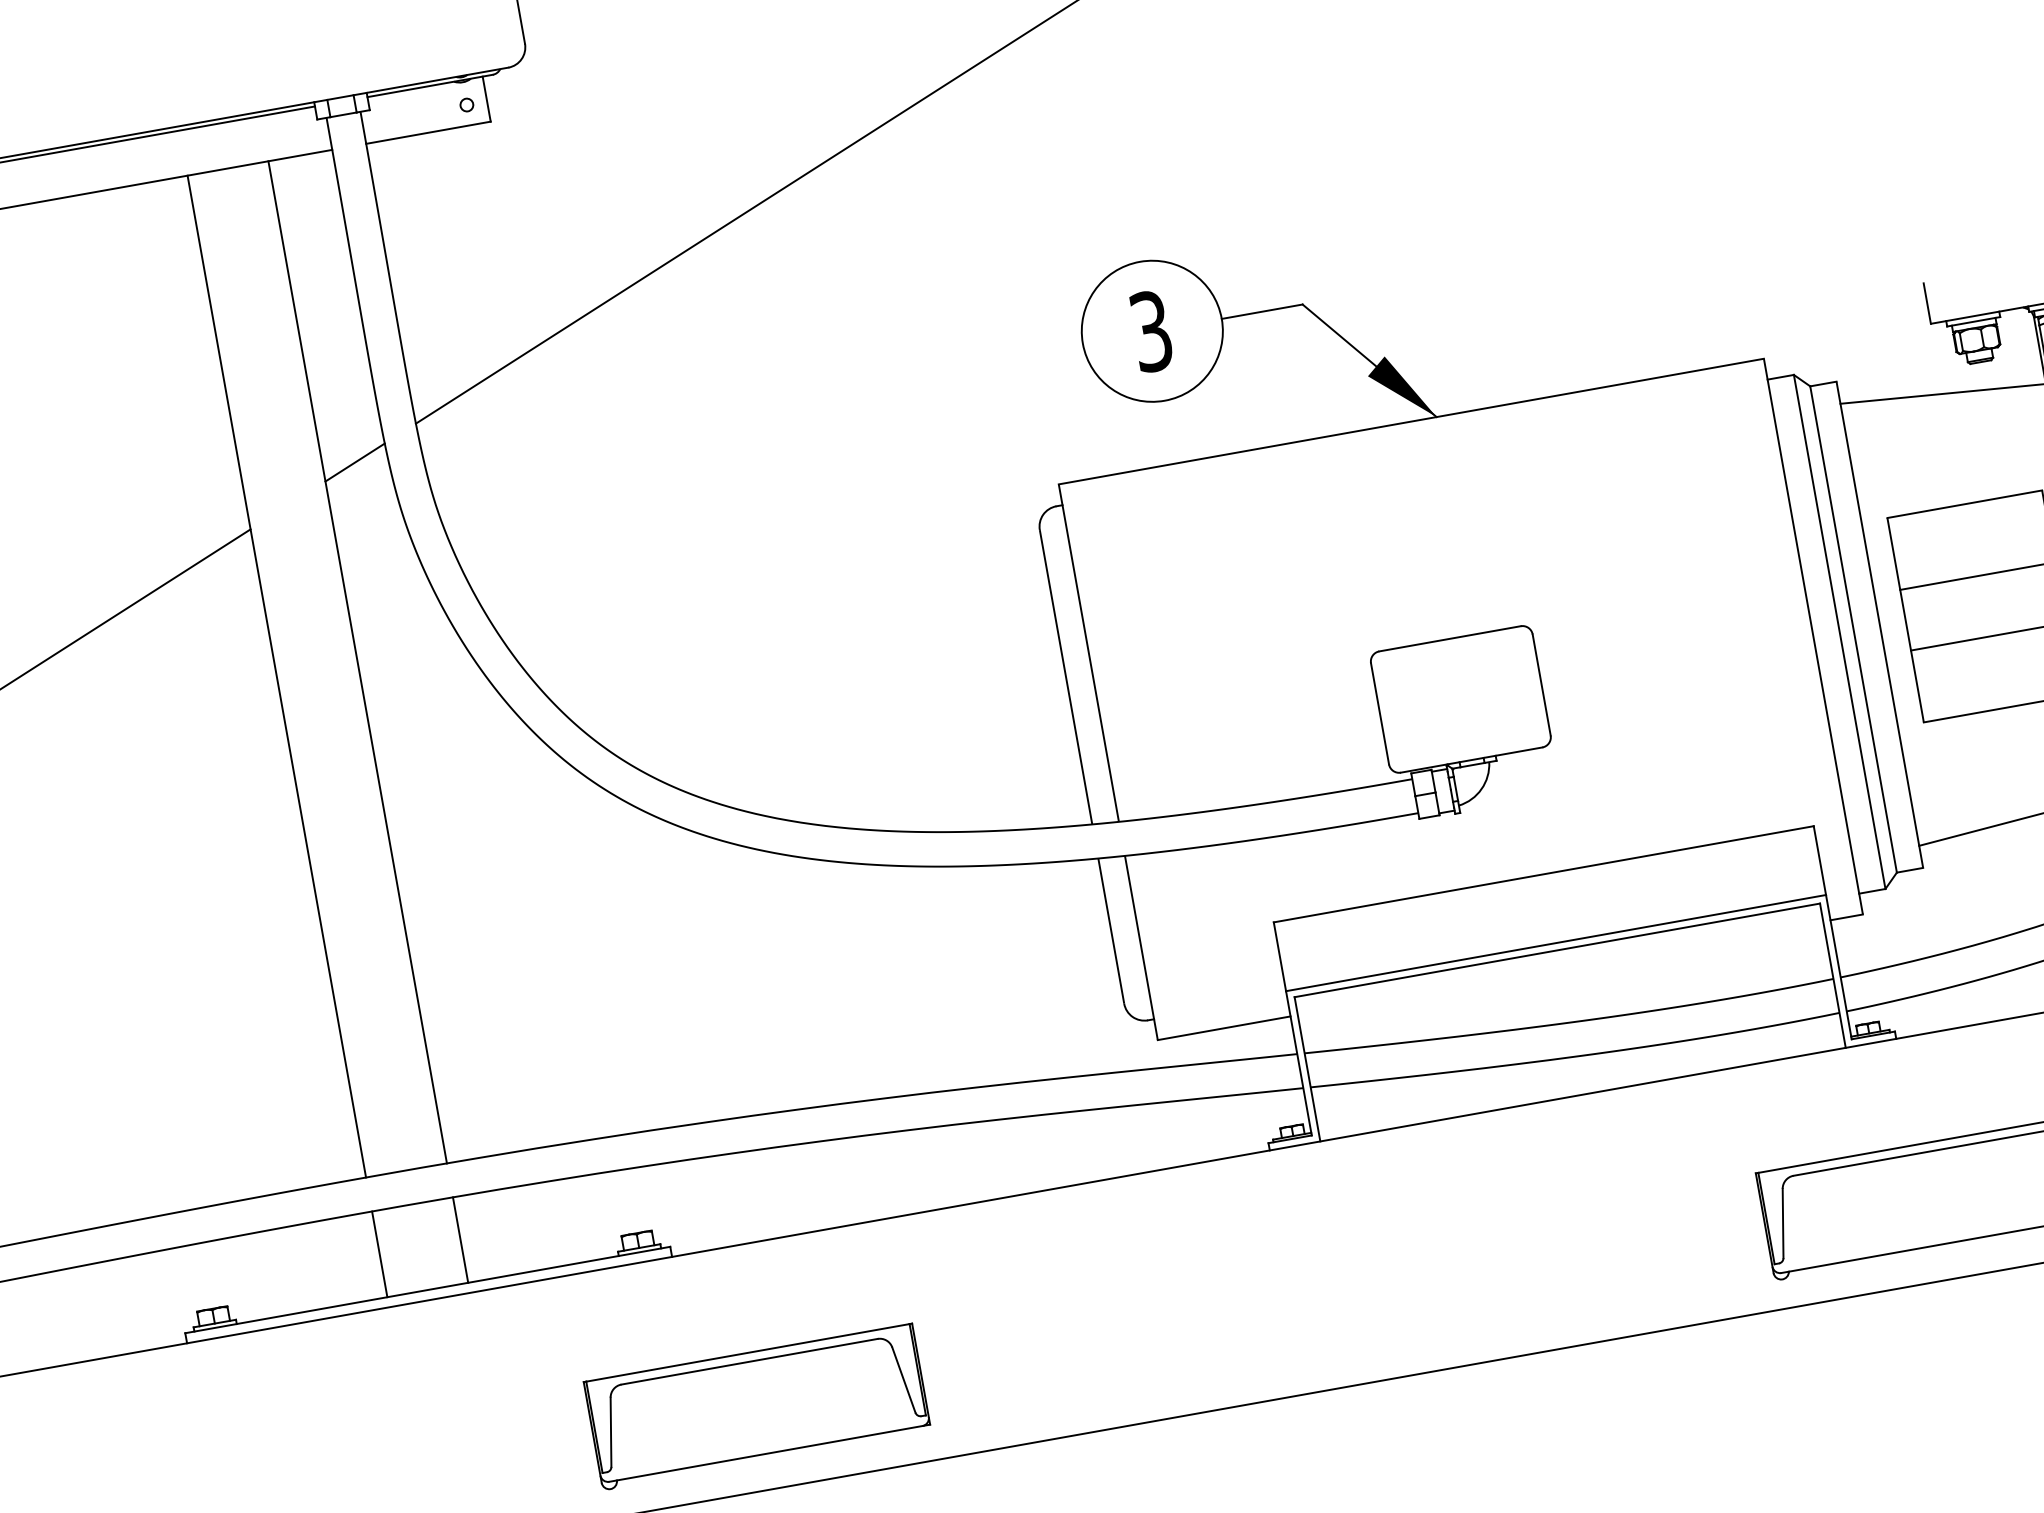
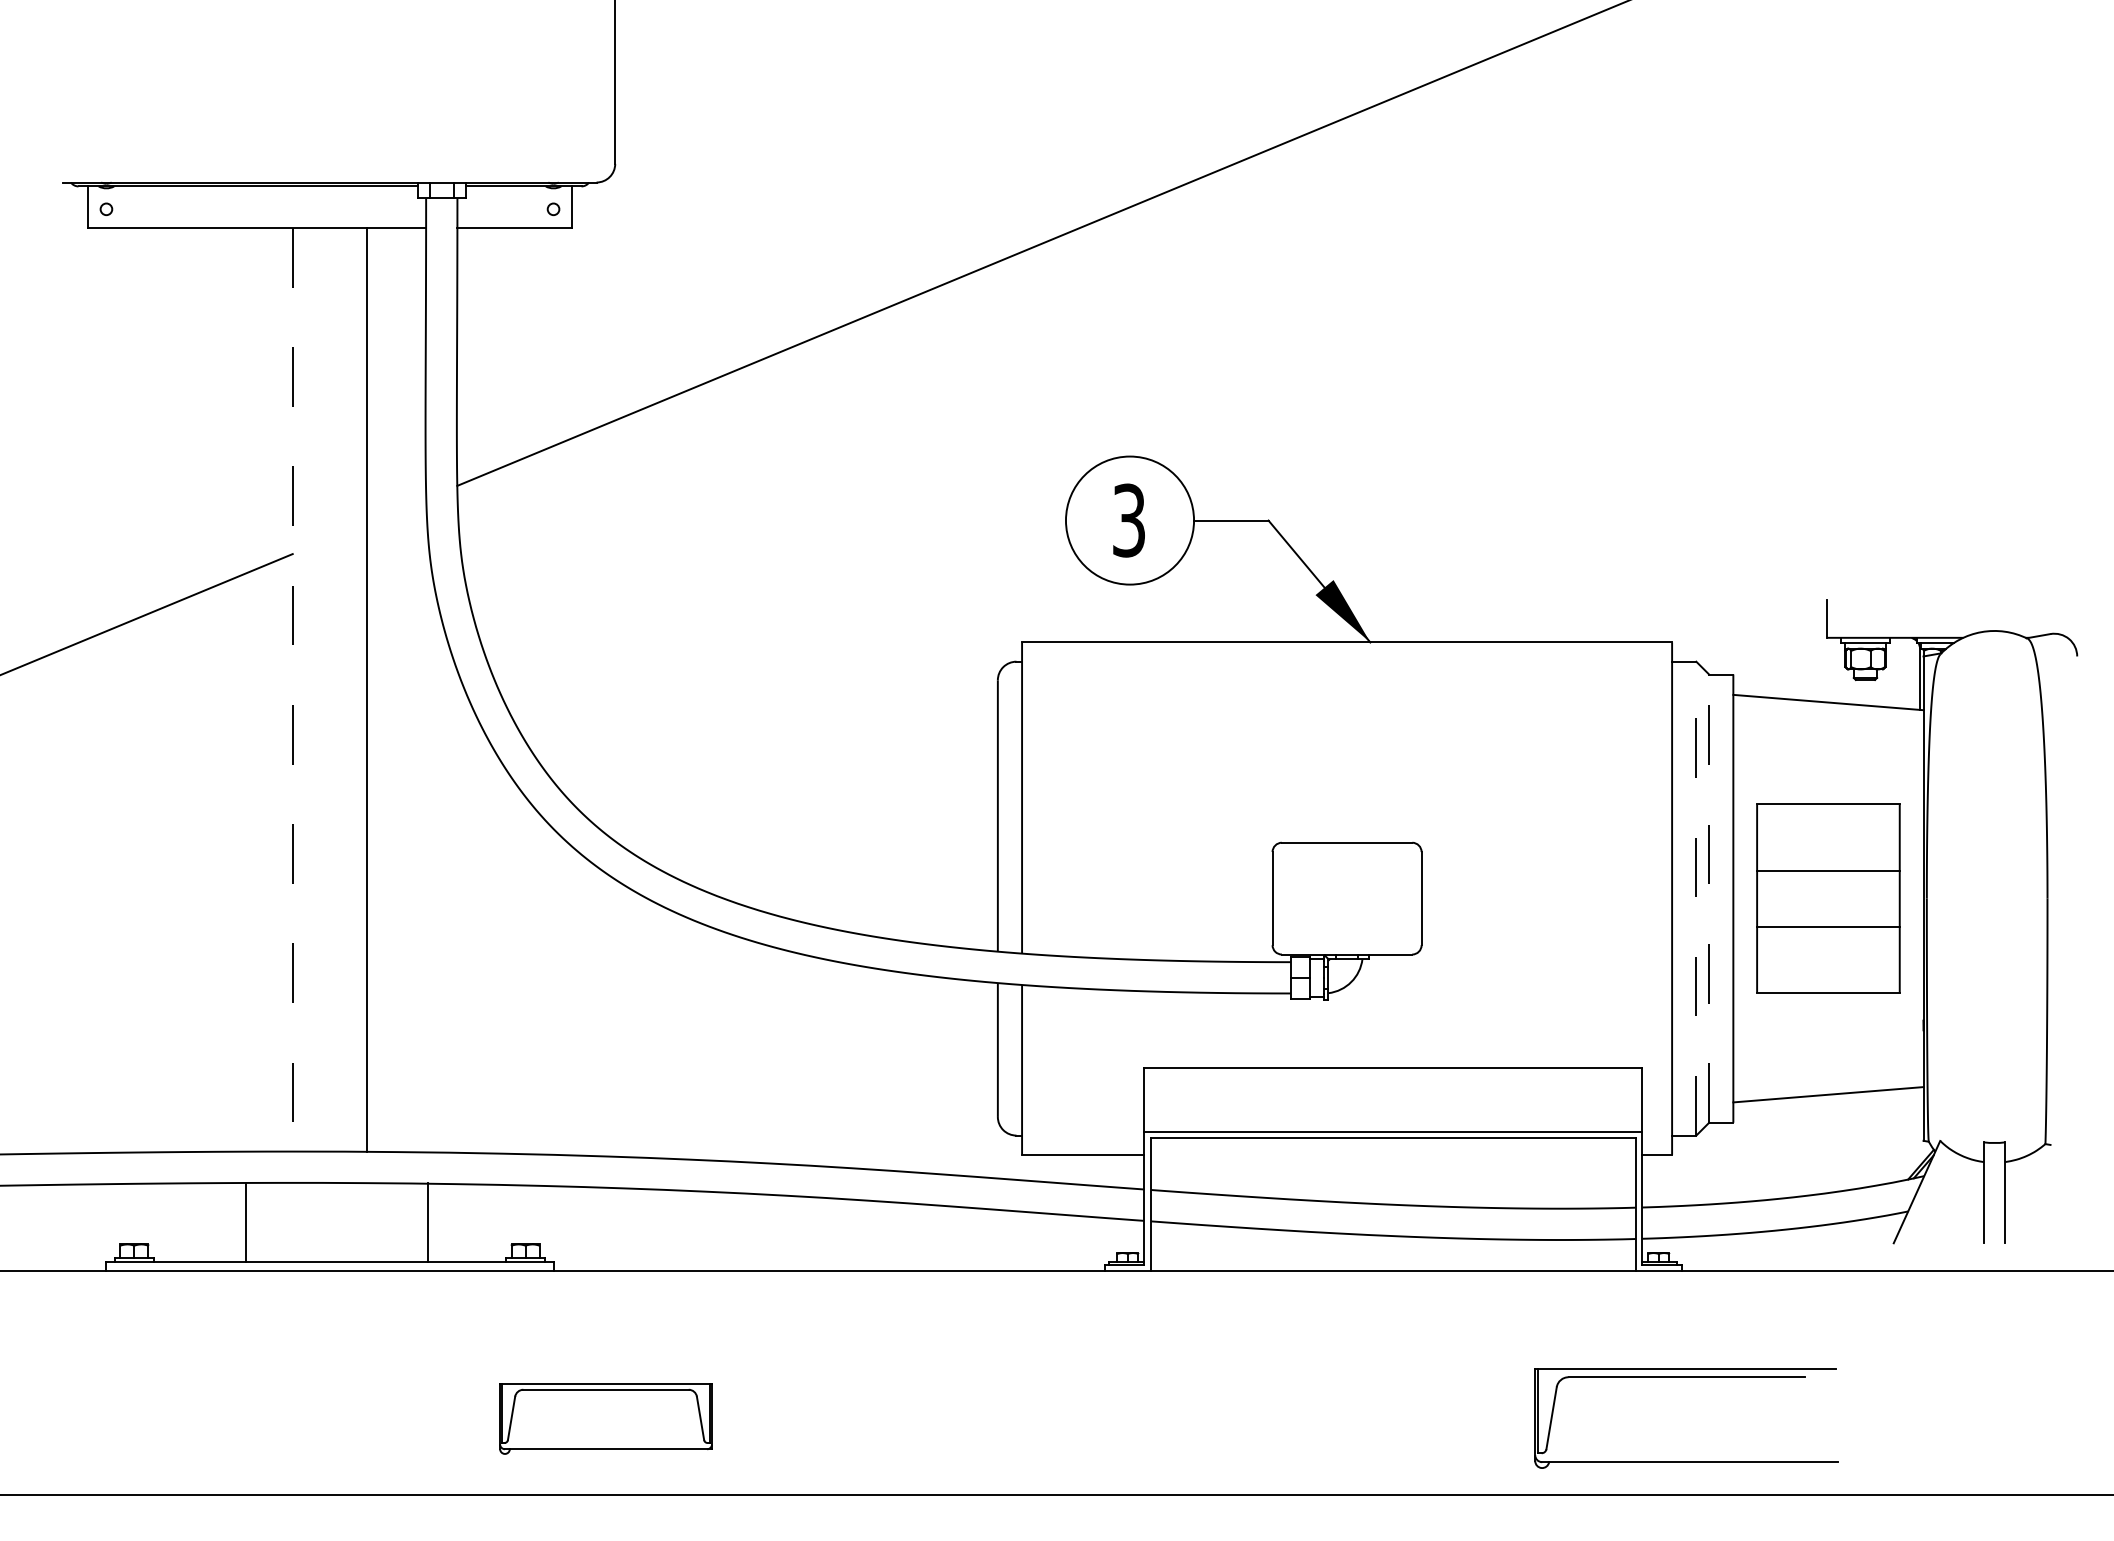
line: (354, 462) -> (396, 510), removed
line: (1853, 629) -> (1709, 898), solid -> dashed
line: (1839, 631) -> (1696, 898), solid -> dashed
line: (276, 676) -> (292, 689), solid -> dashed
line: (460, 1240) -> (428, 1222), moved
line: (379, 1253) -> (245, 1221), moved
part: (756, 1406) -> (605, 1418), size x0.7

